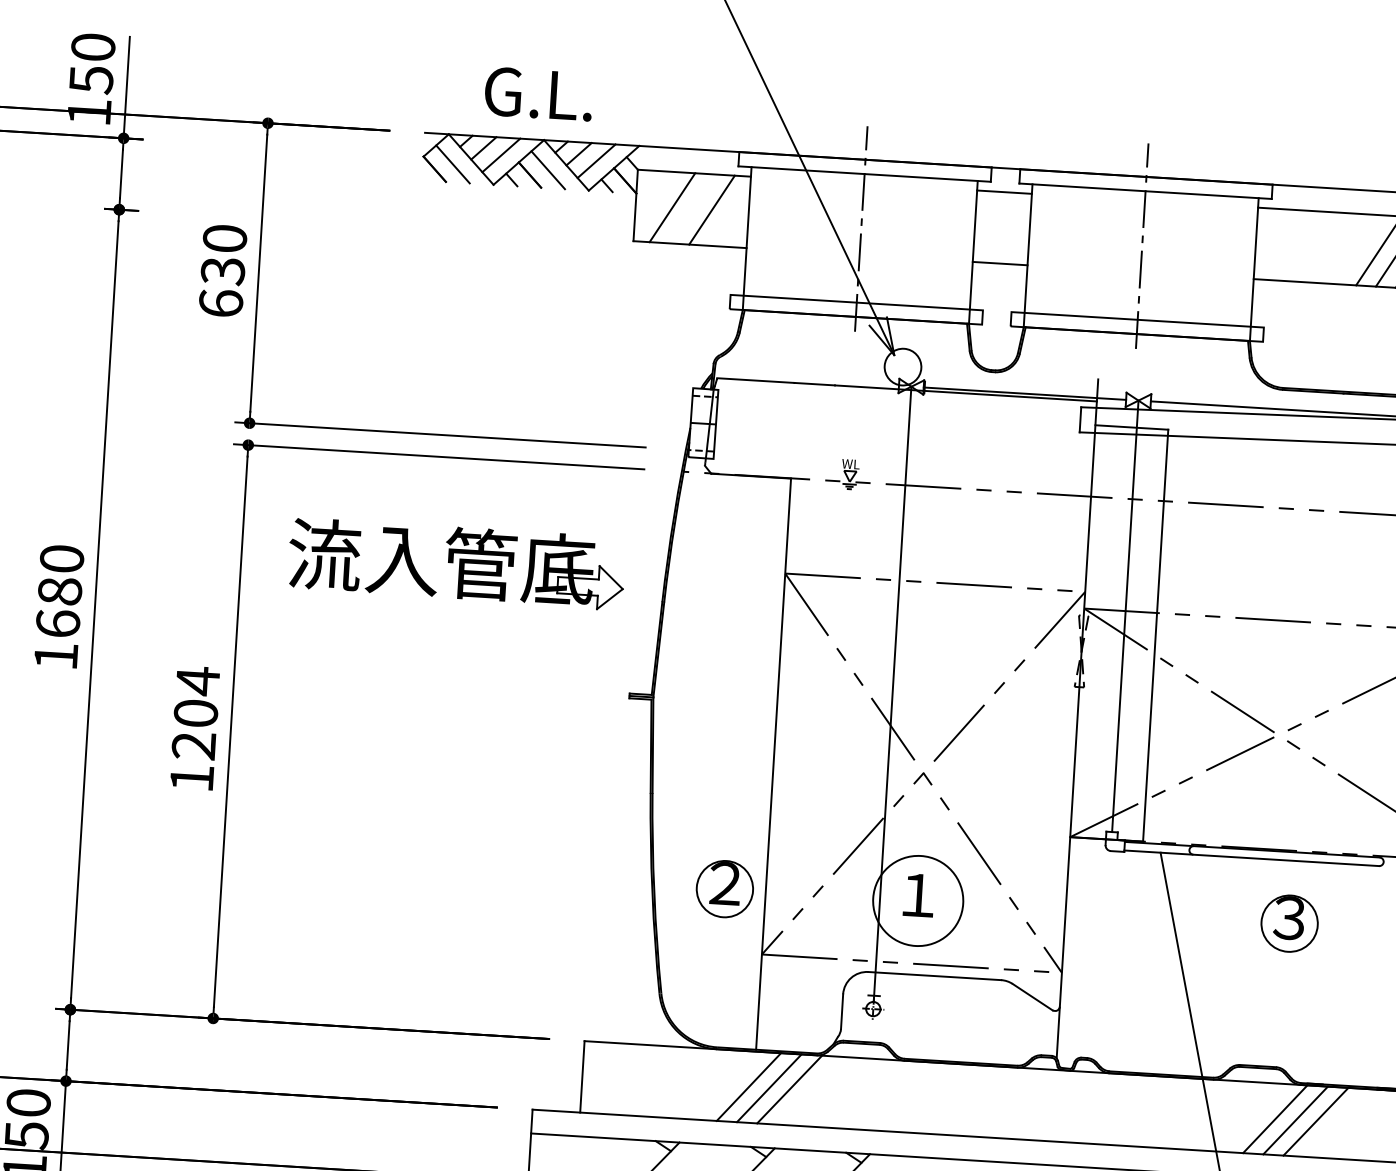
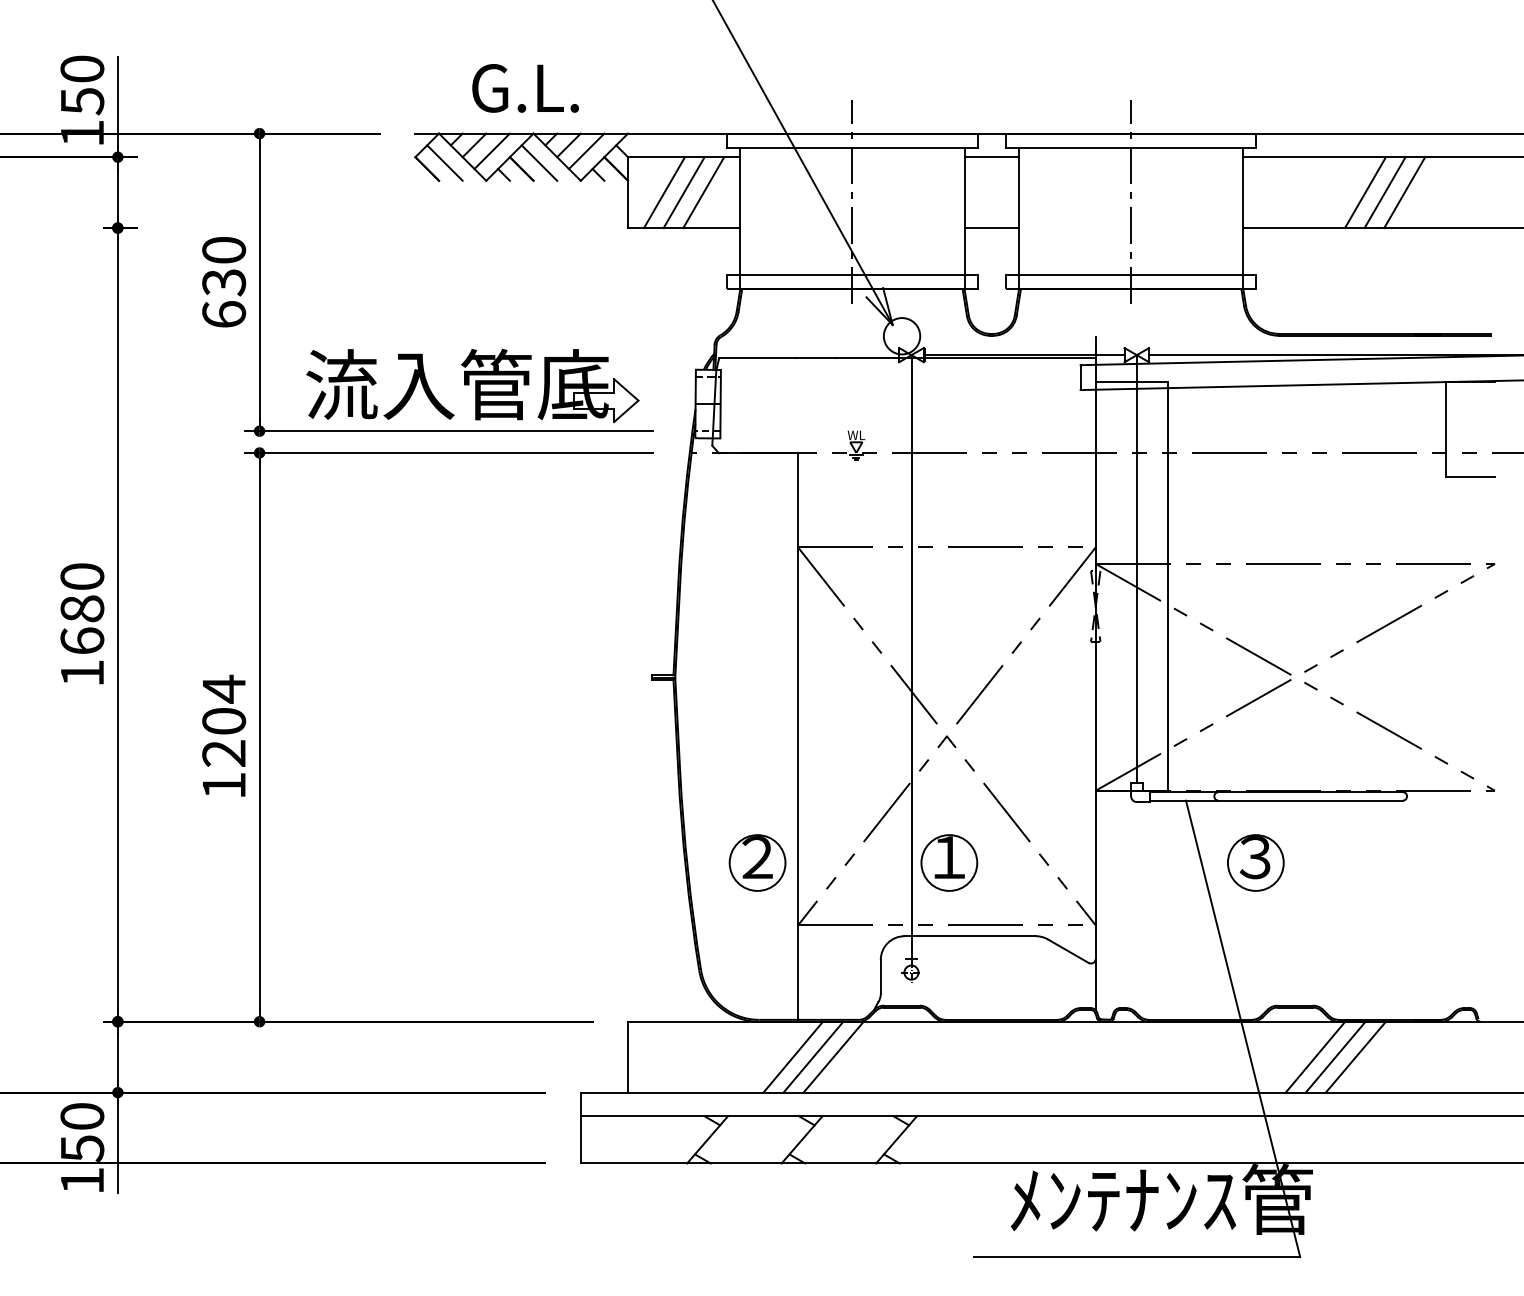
line: (691, 208) -> (683, 192), added
part: (456, 563) -> (472, 385), moved
circle: (918, 900) -> (949, 862), size x0.62
part: (1289, 923) -> (1255, 862), moved

